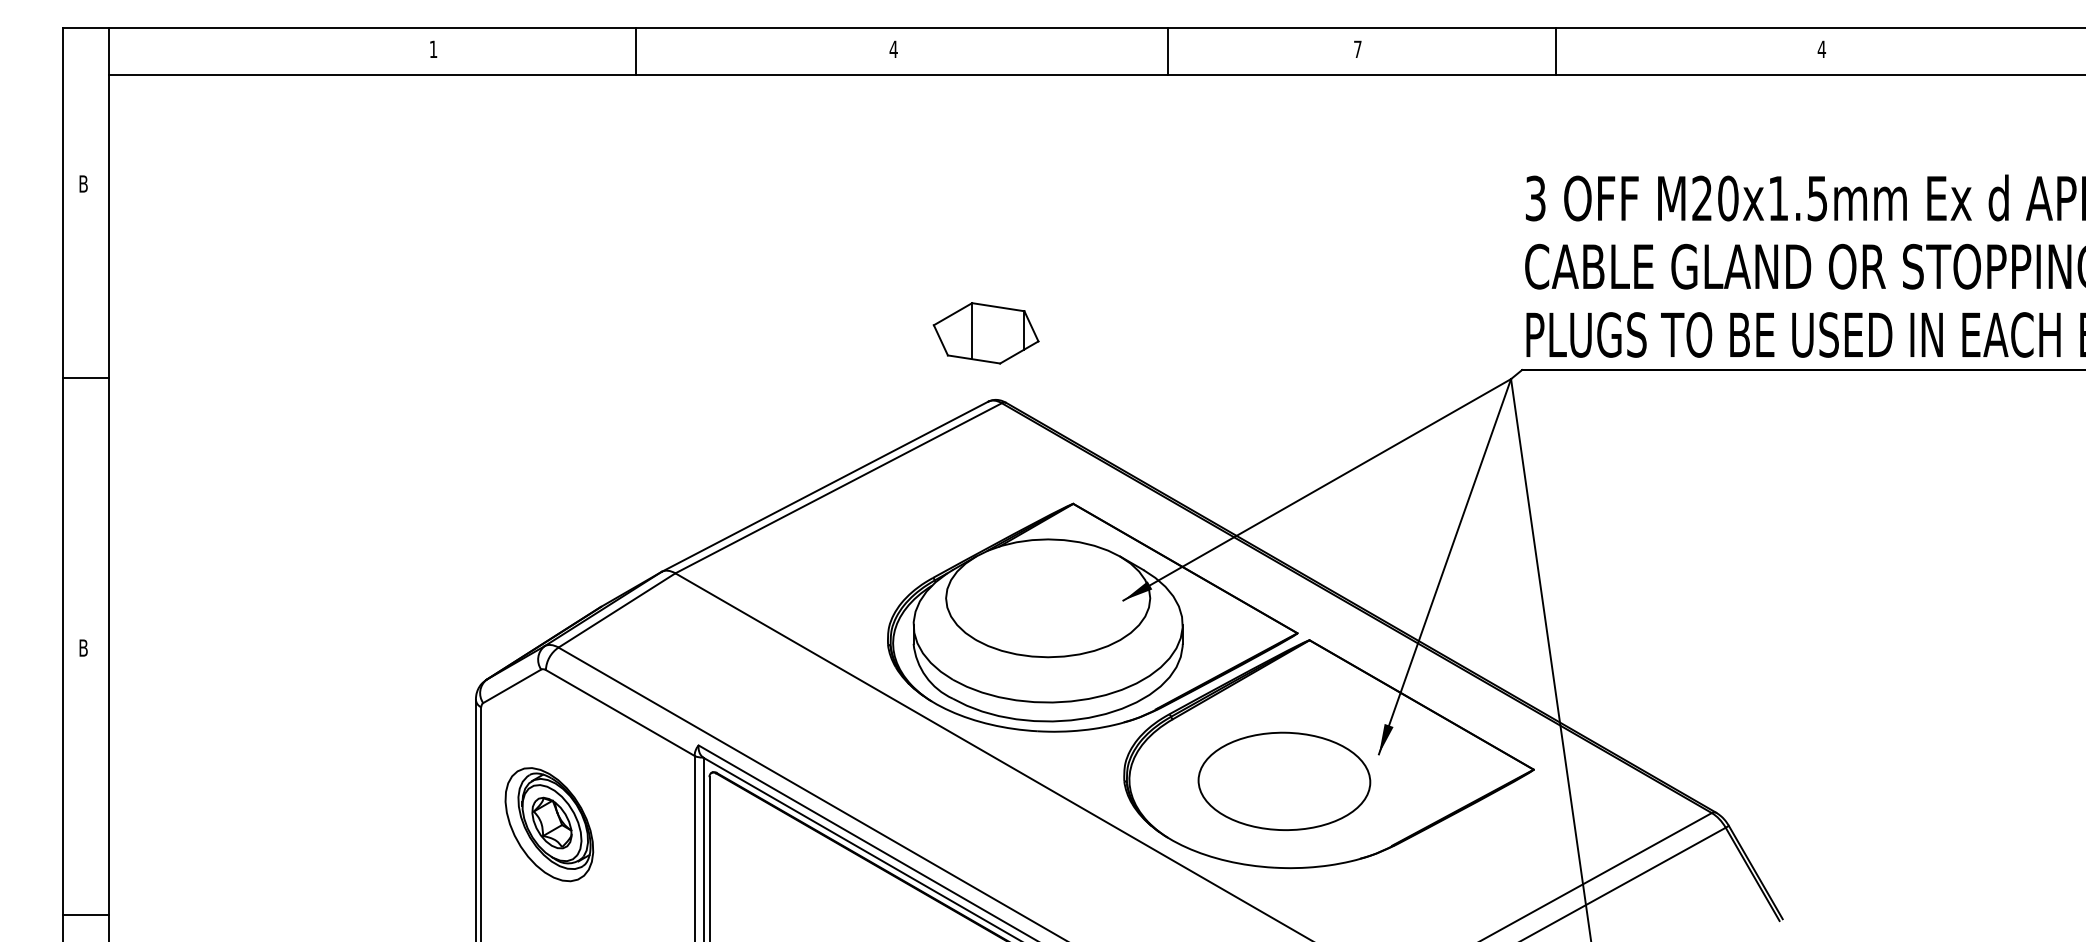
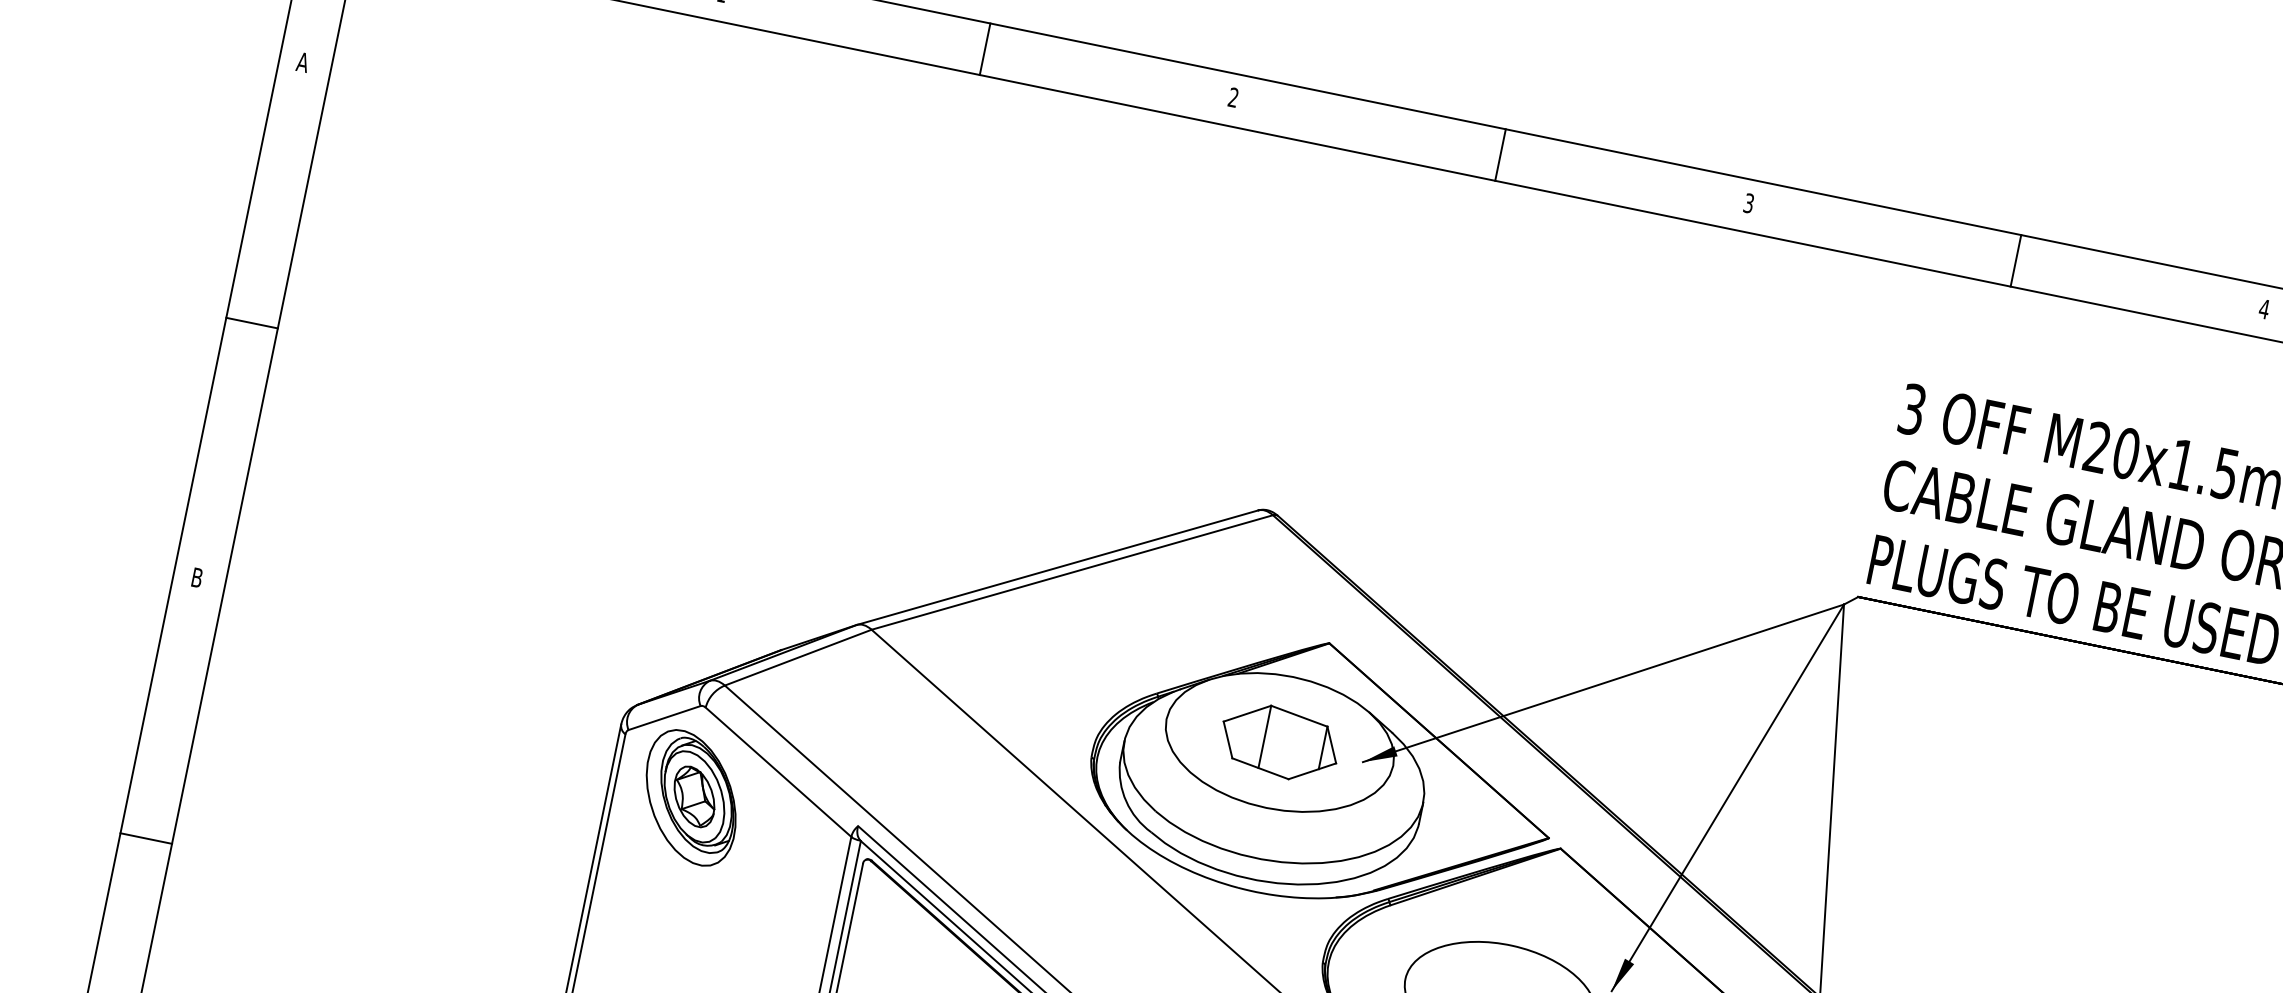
text: (893, 48) -> (1233, 96), 4 -> 2
text: (1357, 49) -> (1748, 203), 7 -> 3
line: (635, 51) -> (985, 49), moved
line: (1167, 51) -> (1500, 154), moved
line: (1555, 51) -> (2015, 260), moved
text: (83, 183) -> (303, 61), B -> A
part: (985, 333) -> (1279, 742), moved
line: (85, 378) -> (251, 323), moved
part: (549, 824) -> (691, 797), moved
line: (85, 915) -> (145, 838), moved

